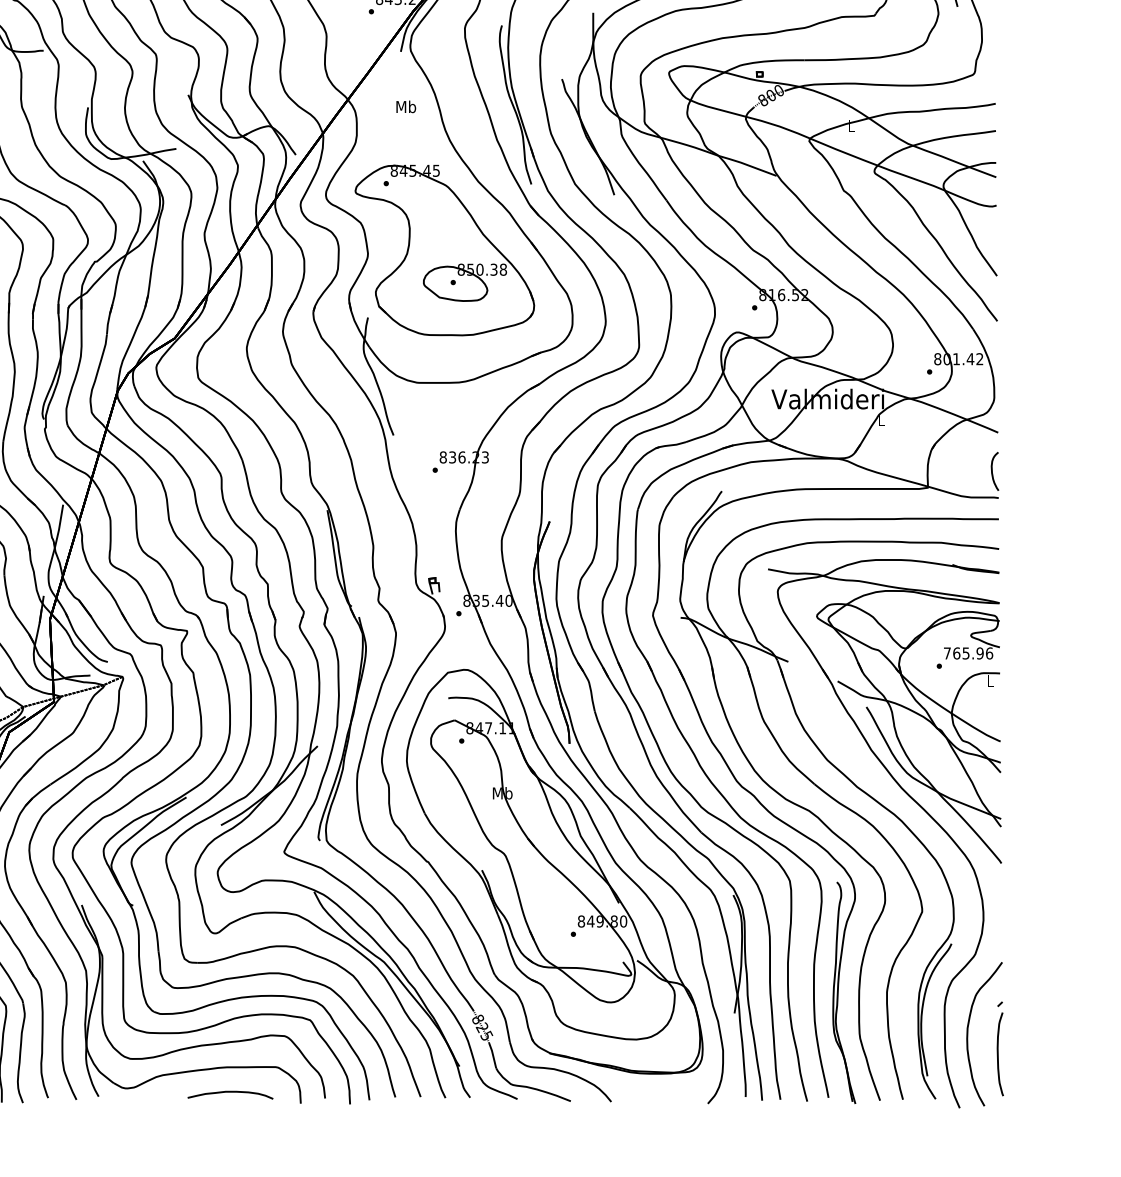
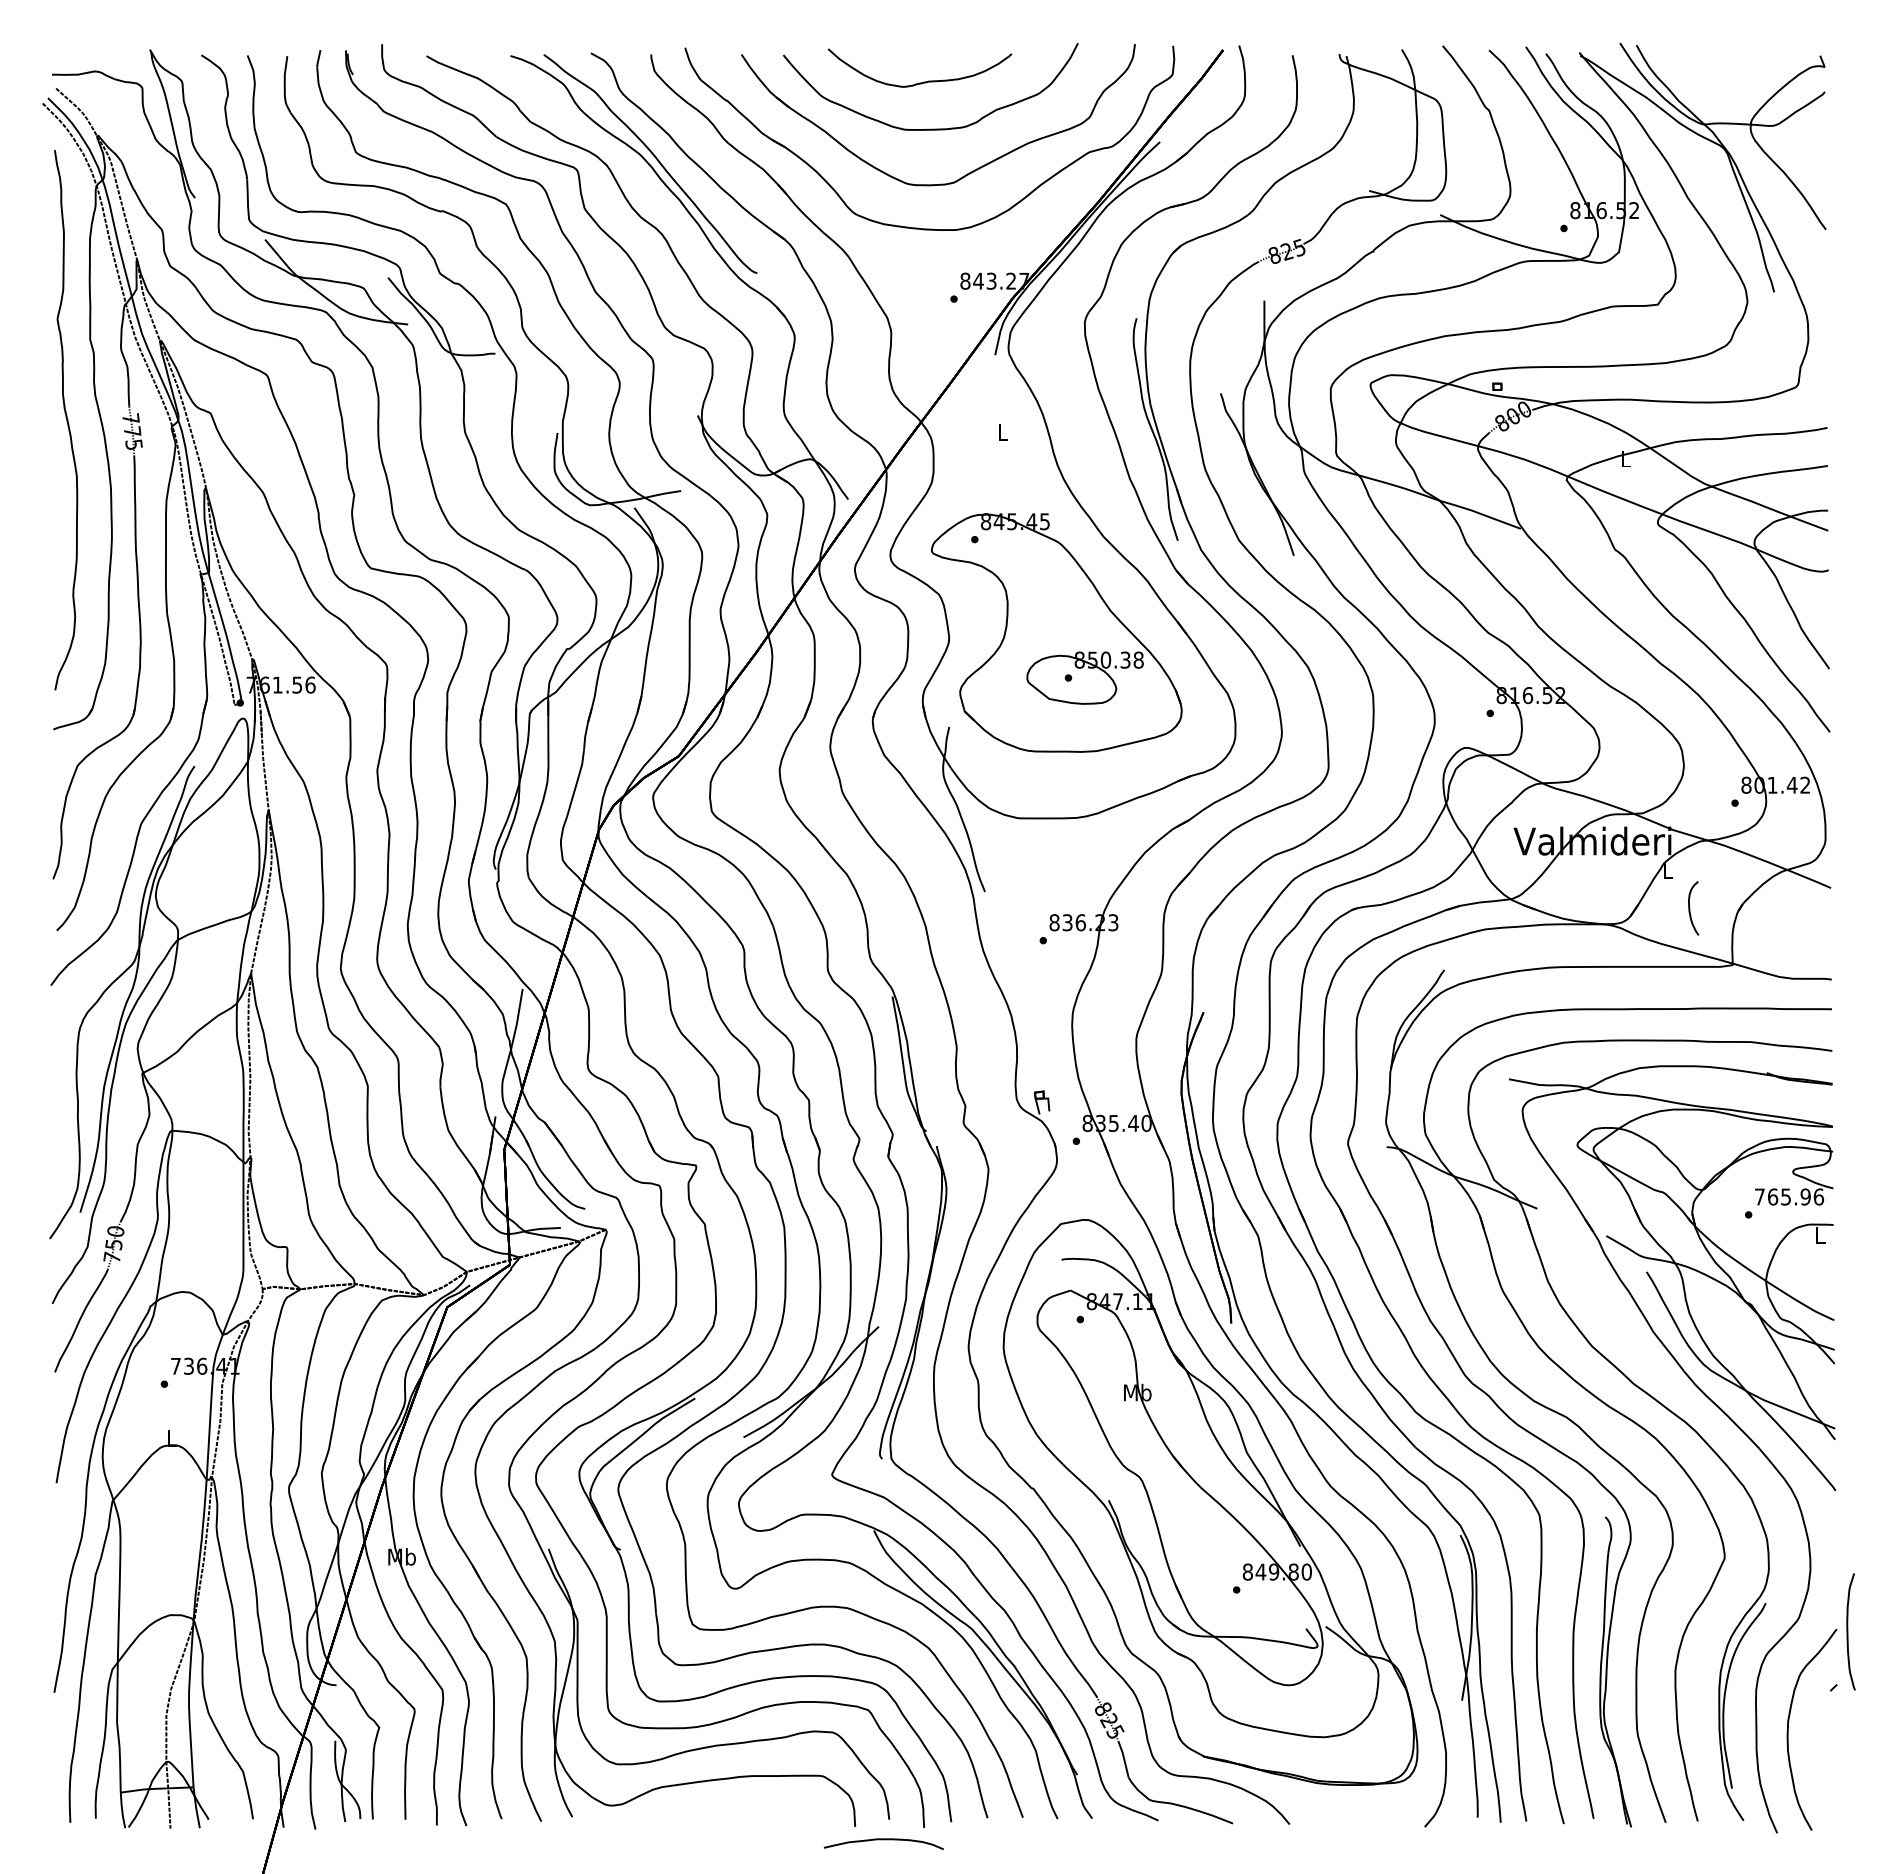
text: (406, 106) -> (1002, 431), Mb -> L
curve: (992, 471) -> (1690, 908), moved
curve: (998, 1054) -> (1848, 1631), moved
curve: (230, 1092) -> (883, 1840), moved

